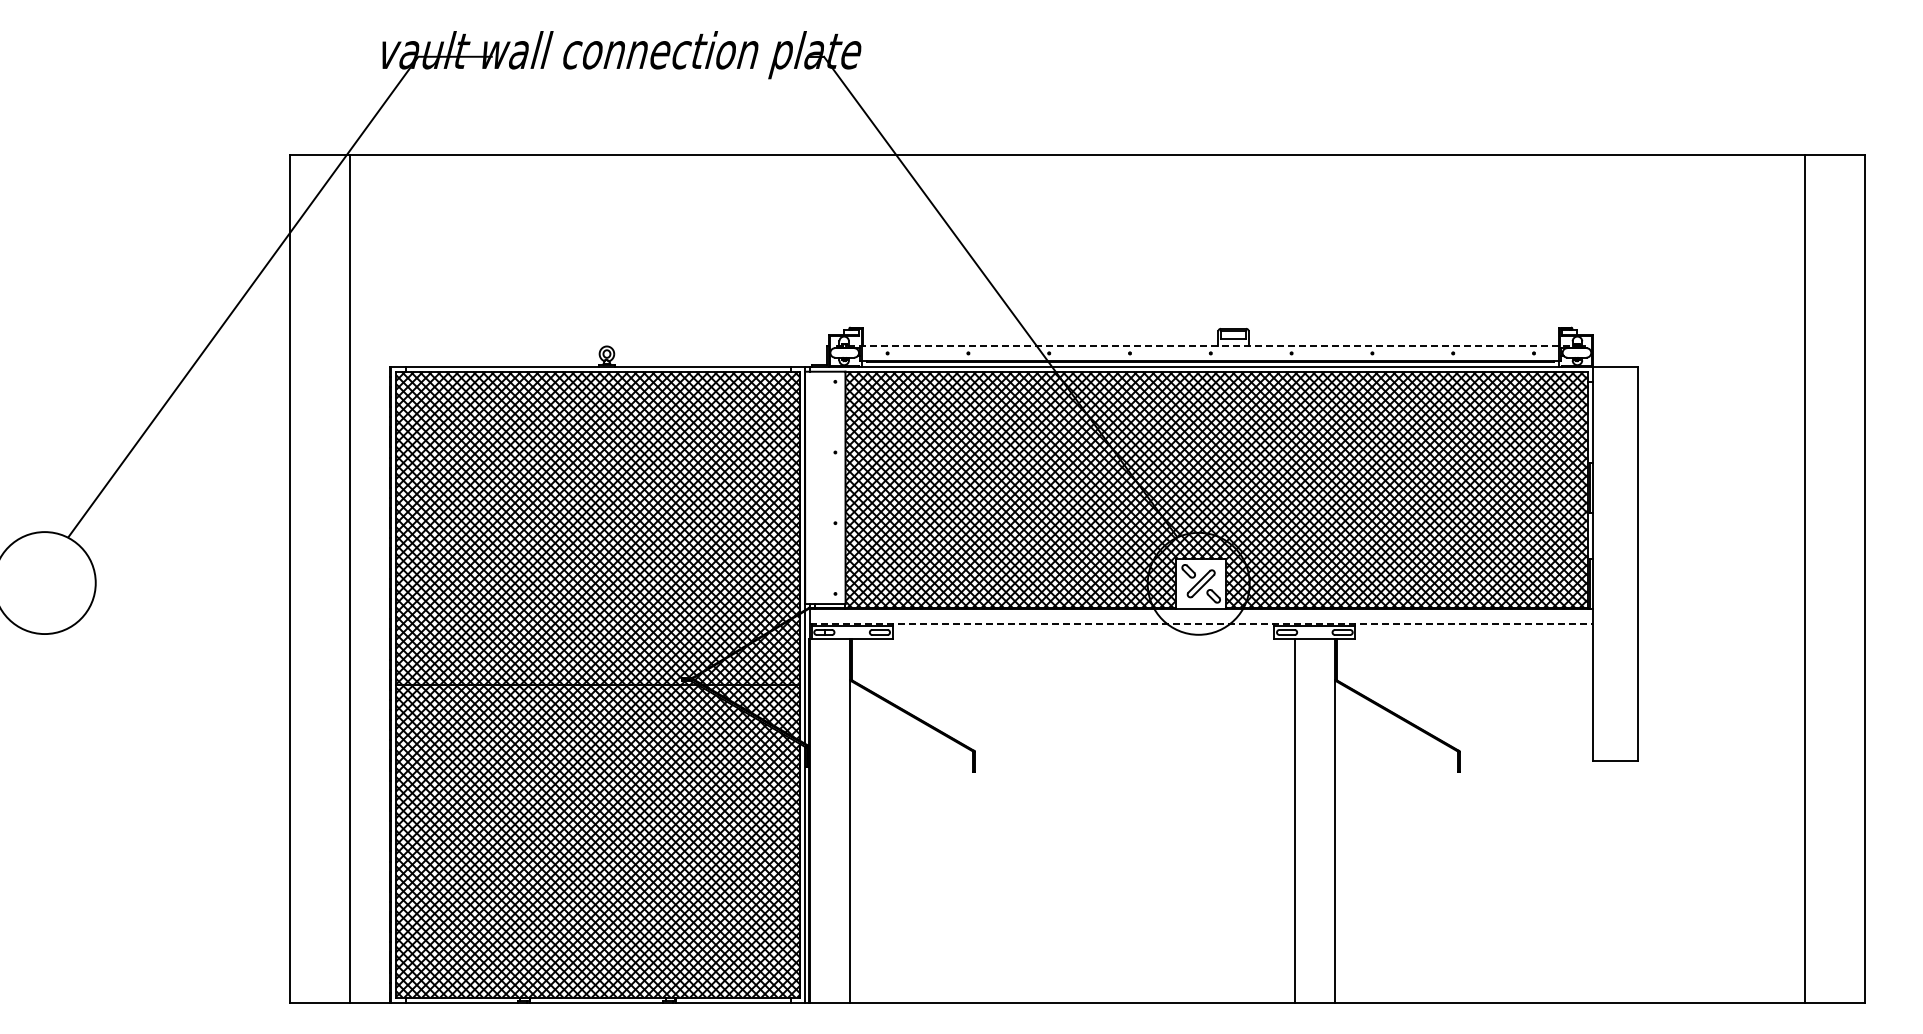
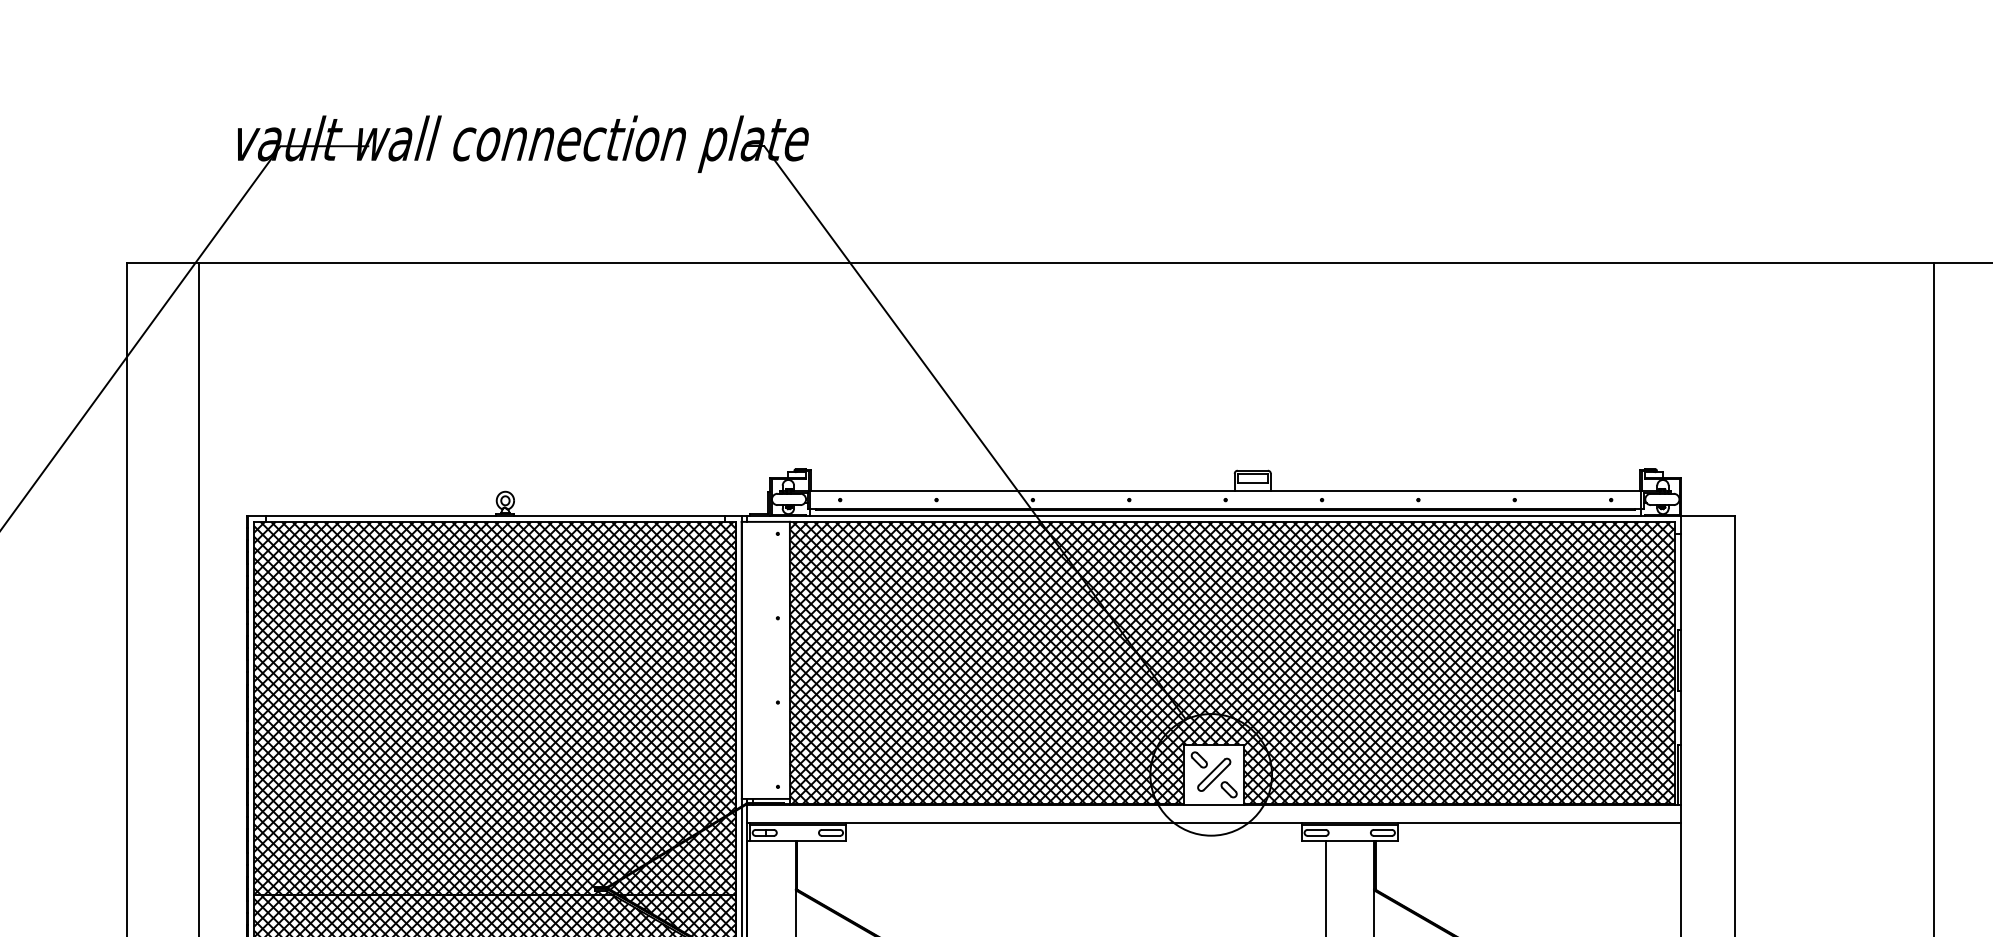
line: (1210, 345) -> (1225, 490), dashed -> solid
line: (1201, 624) -> (1214, 823), dashed -> solid

